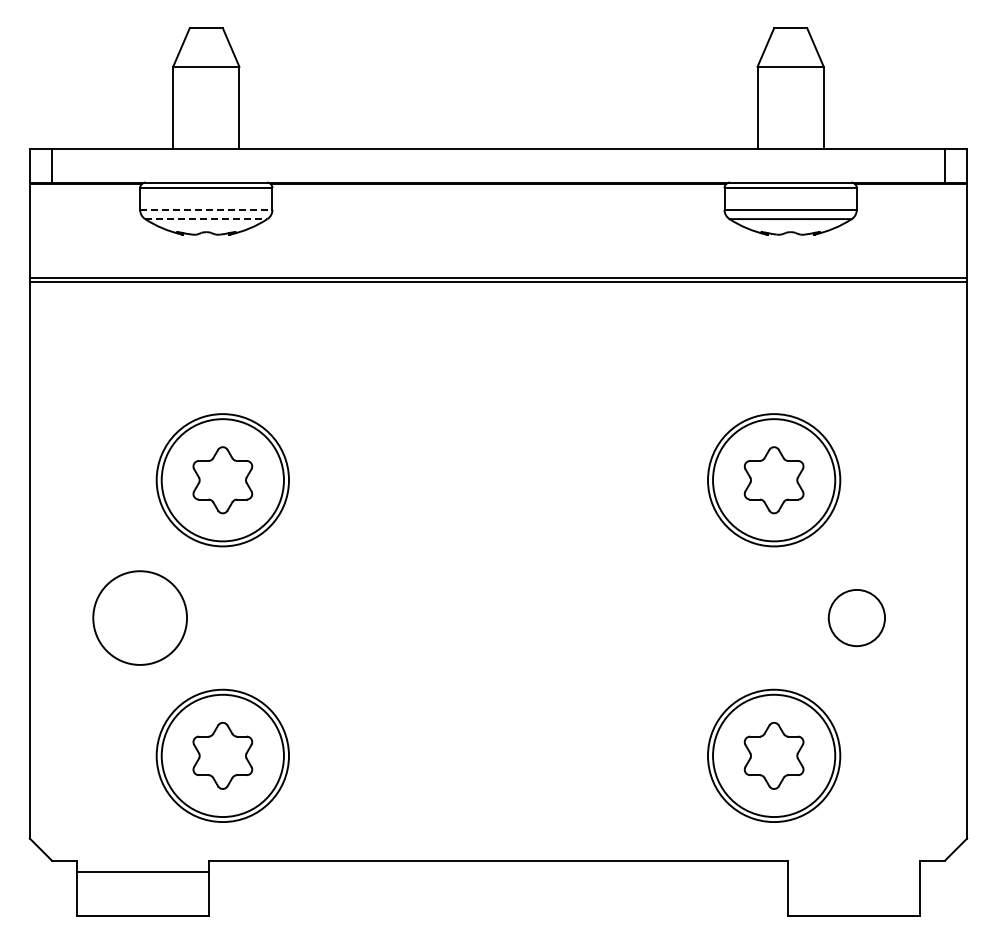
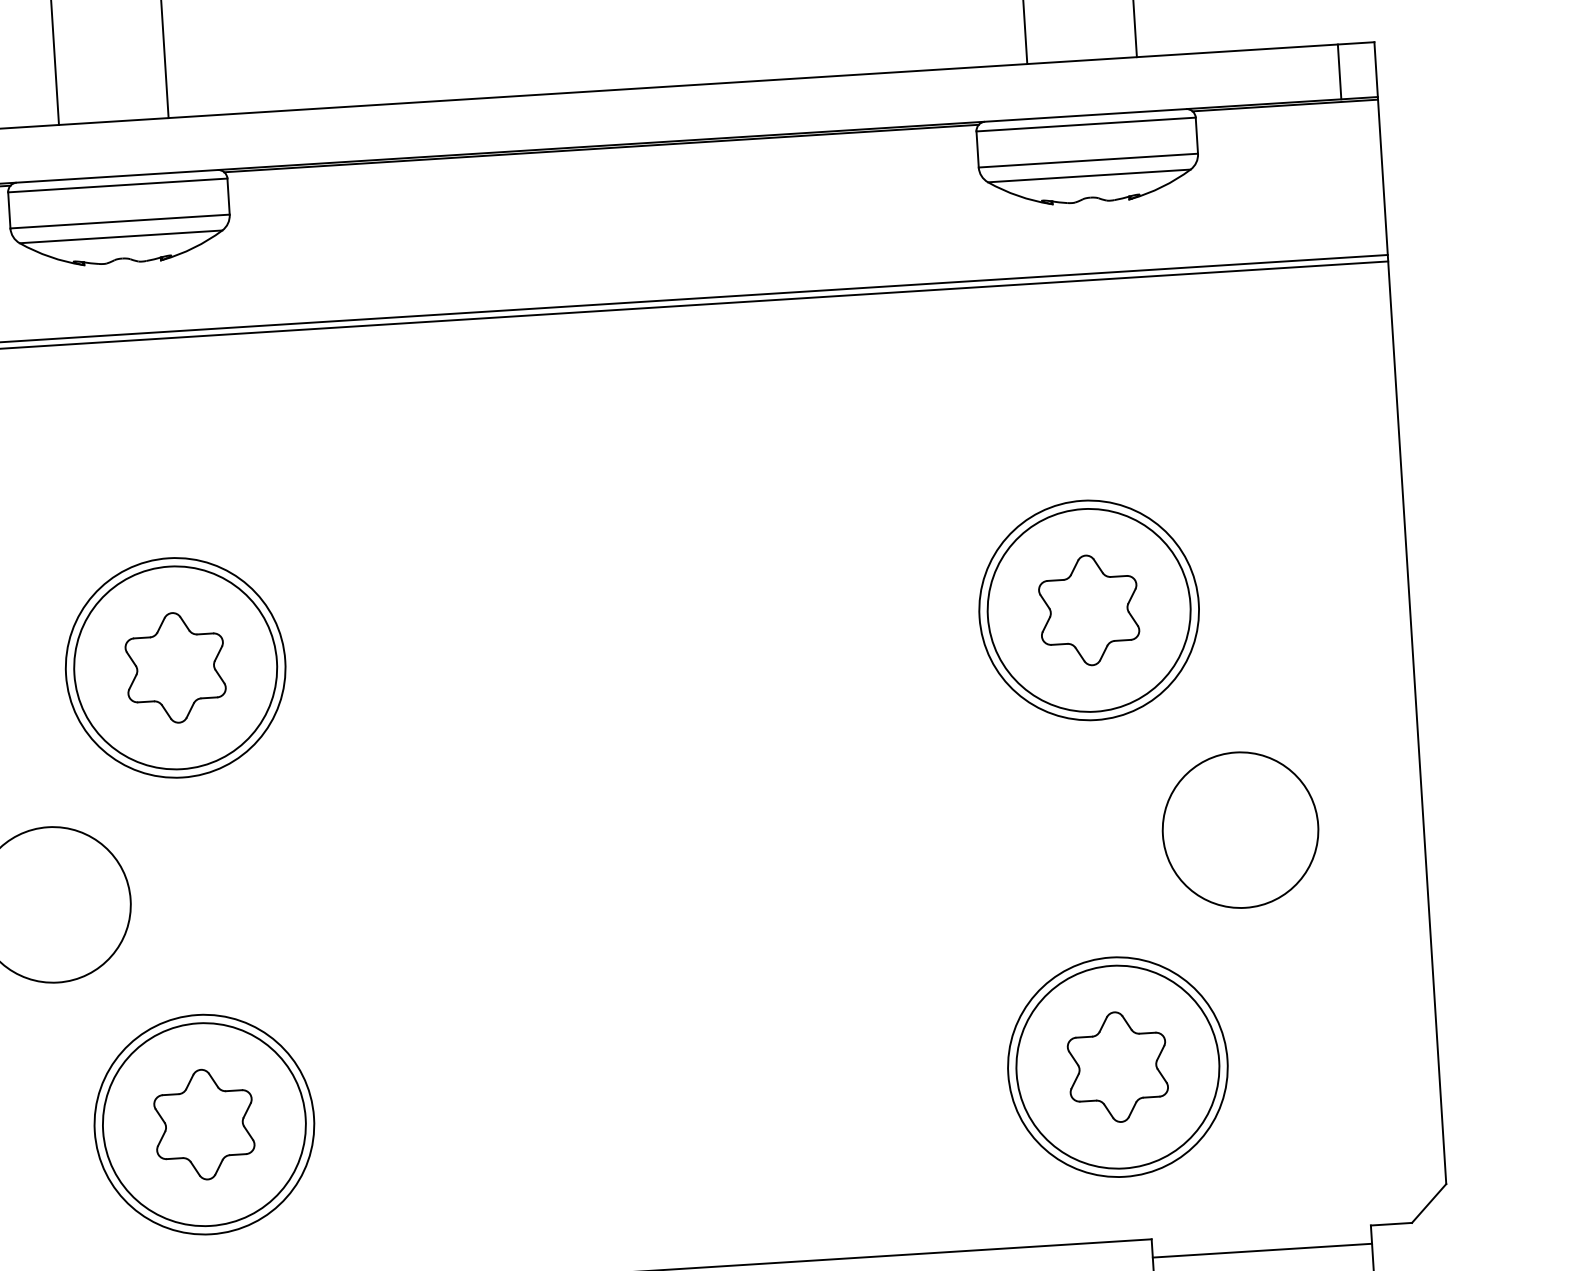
line: (206, 209) -> (120, 220), dashed -> solid
line: (206, 219) -> (121, 237), dashed -> solid
circle: (856, 617) -> (1239, 829), size x1.67
line: (853, 871) -> (1261, 1250), added

